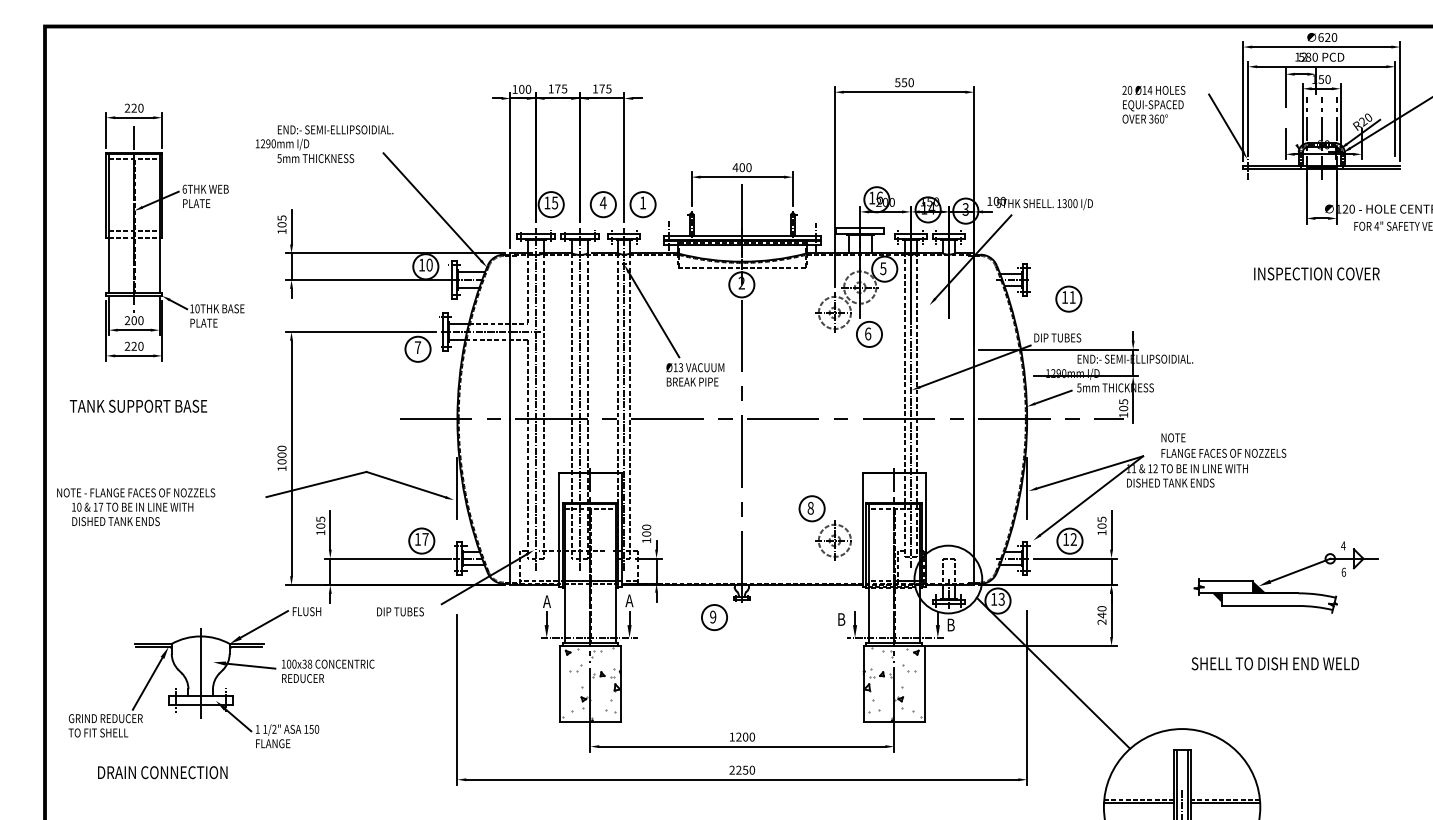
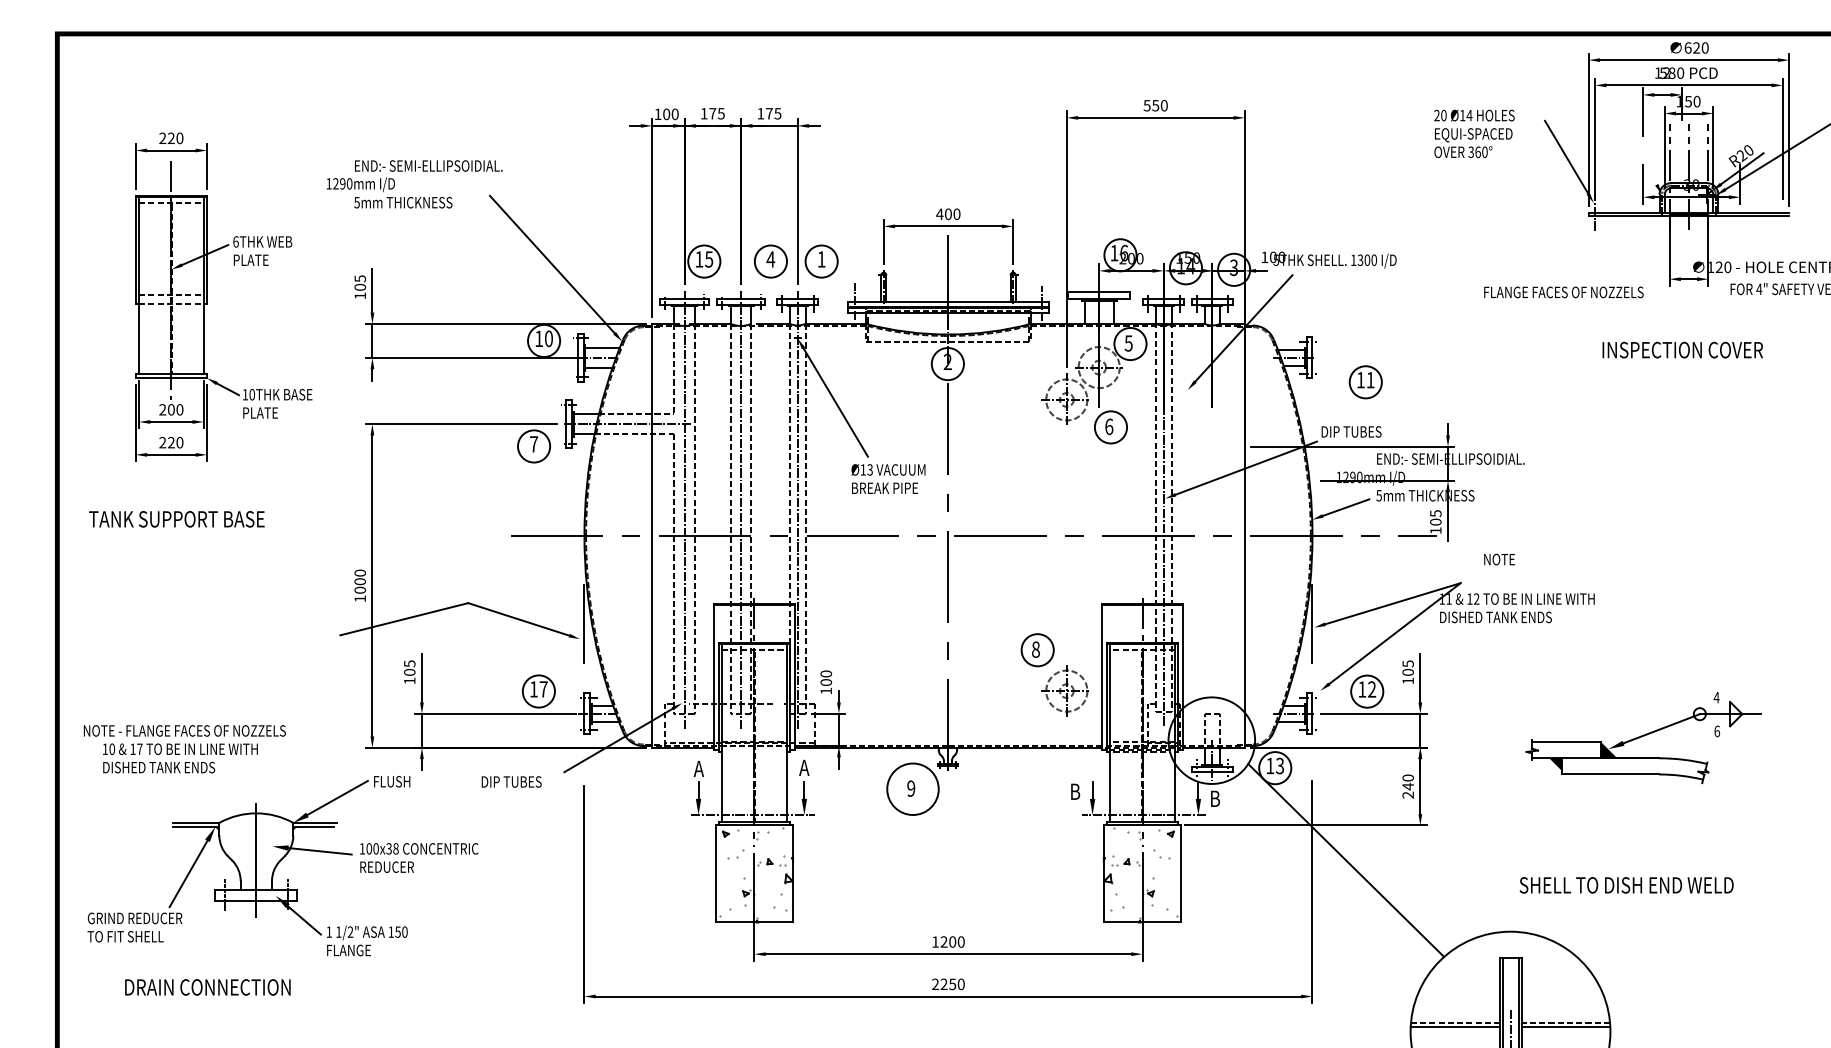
text: (1223, 453) -> (1563, 292), moved
text: (135, 507) -> (184, 749), moved
circle: (714, 617) -> (912, 789), size x1.6
text: (1275, 663) -> (1626, 885), moved

